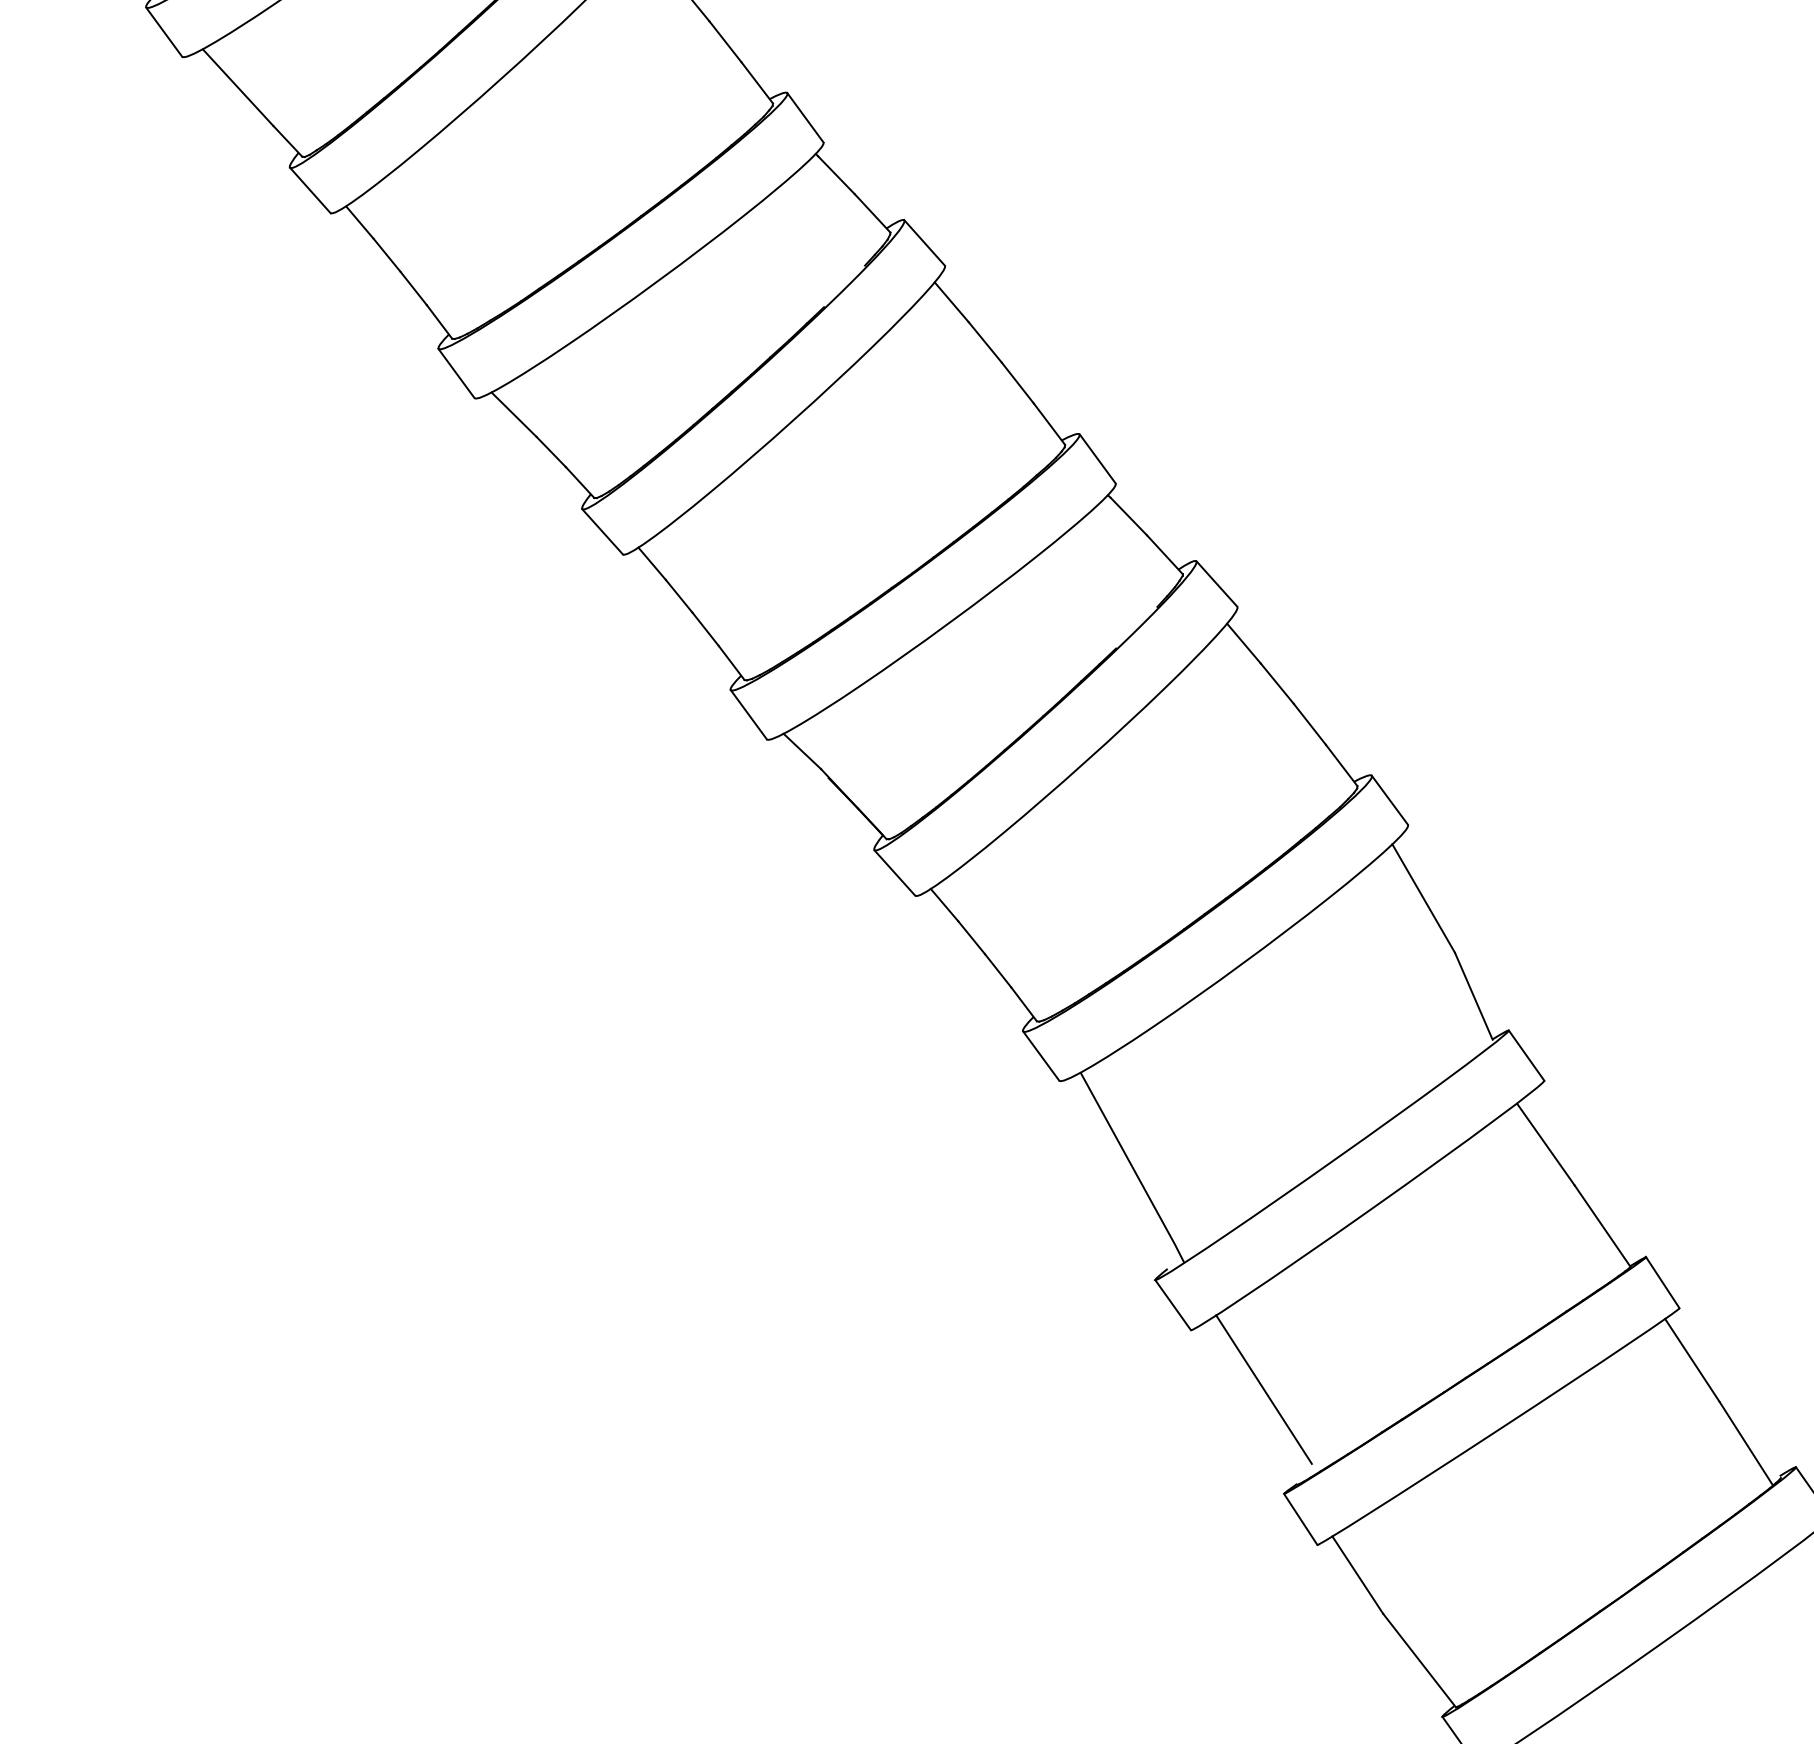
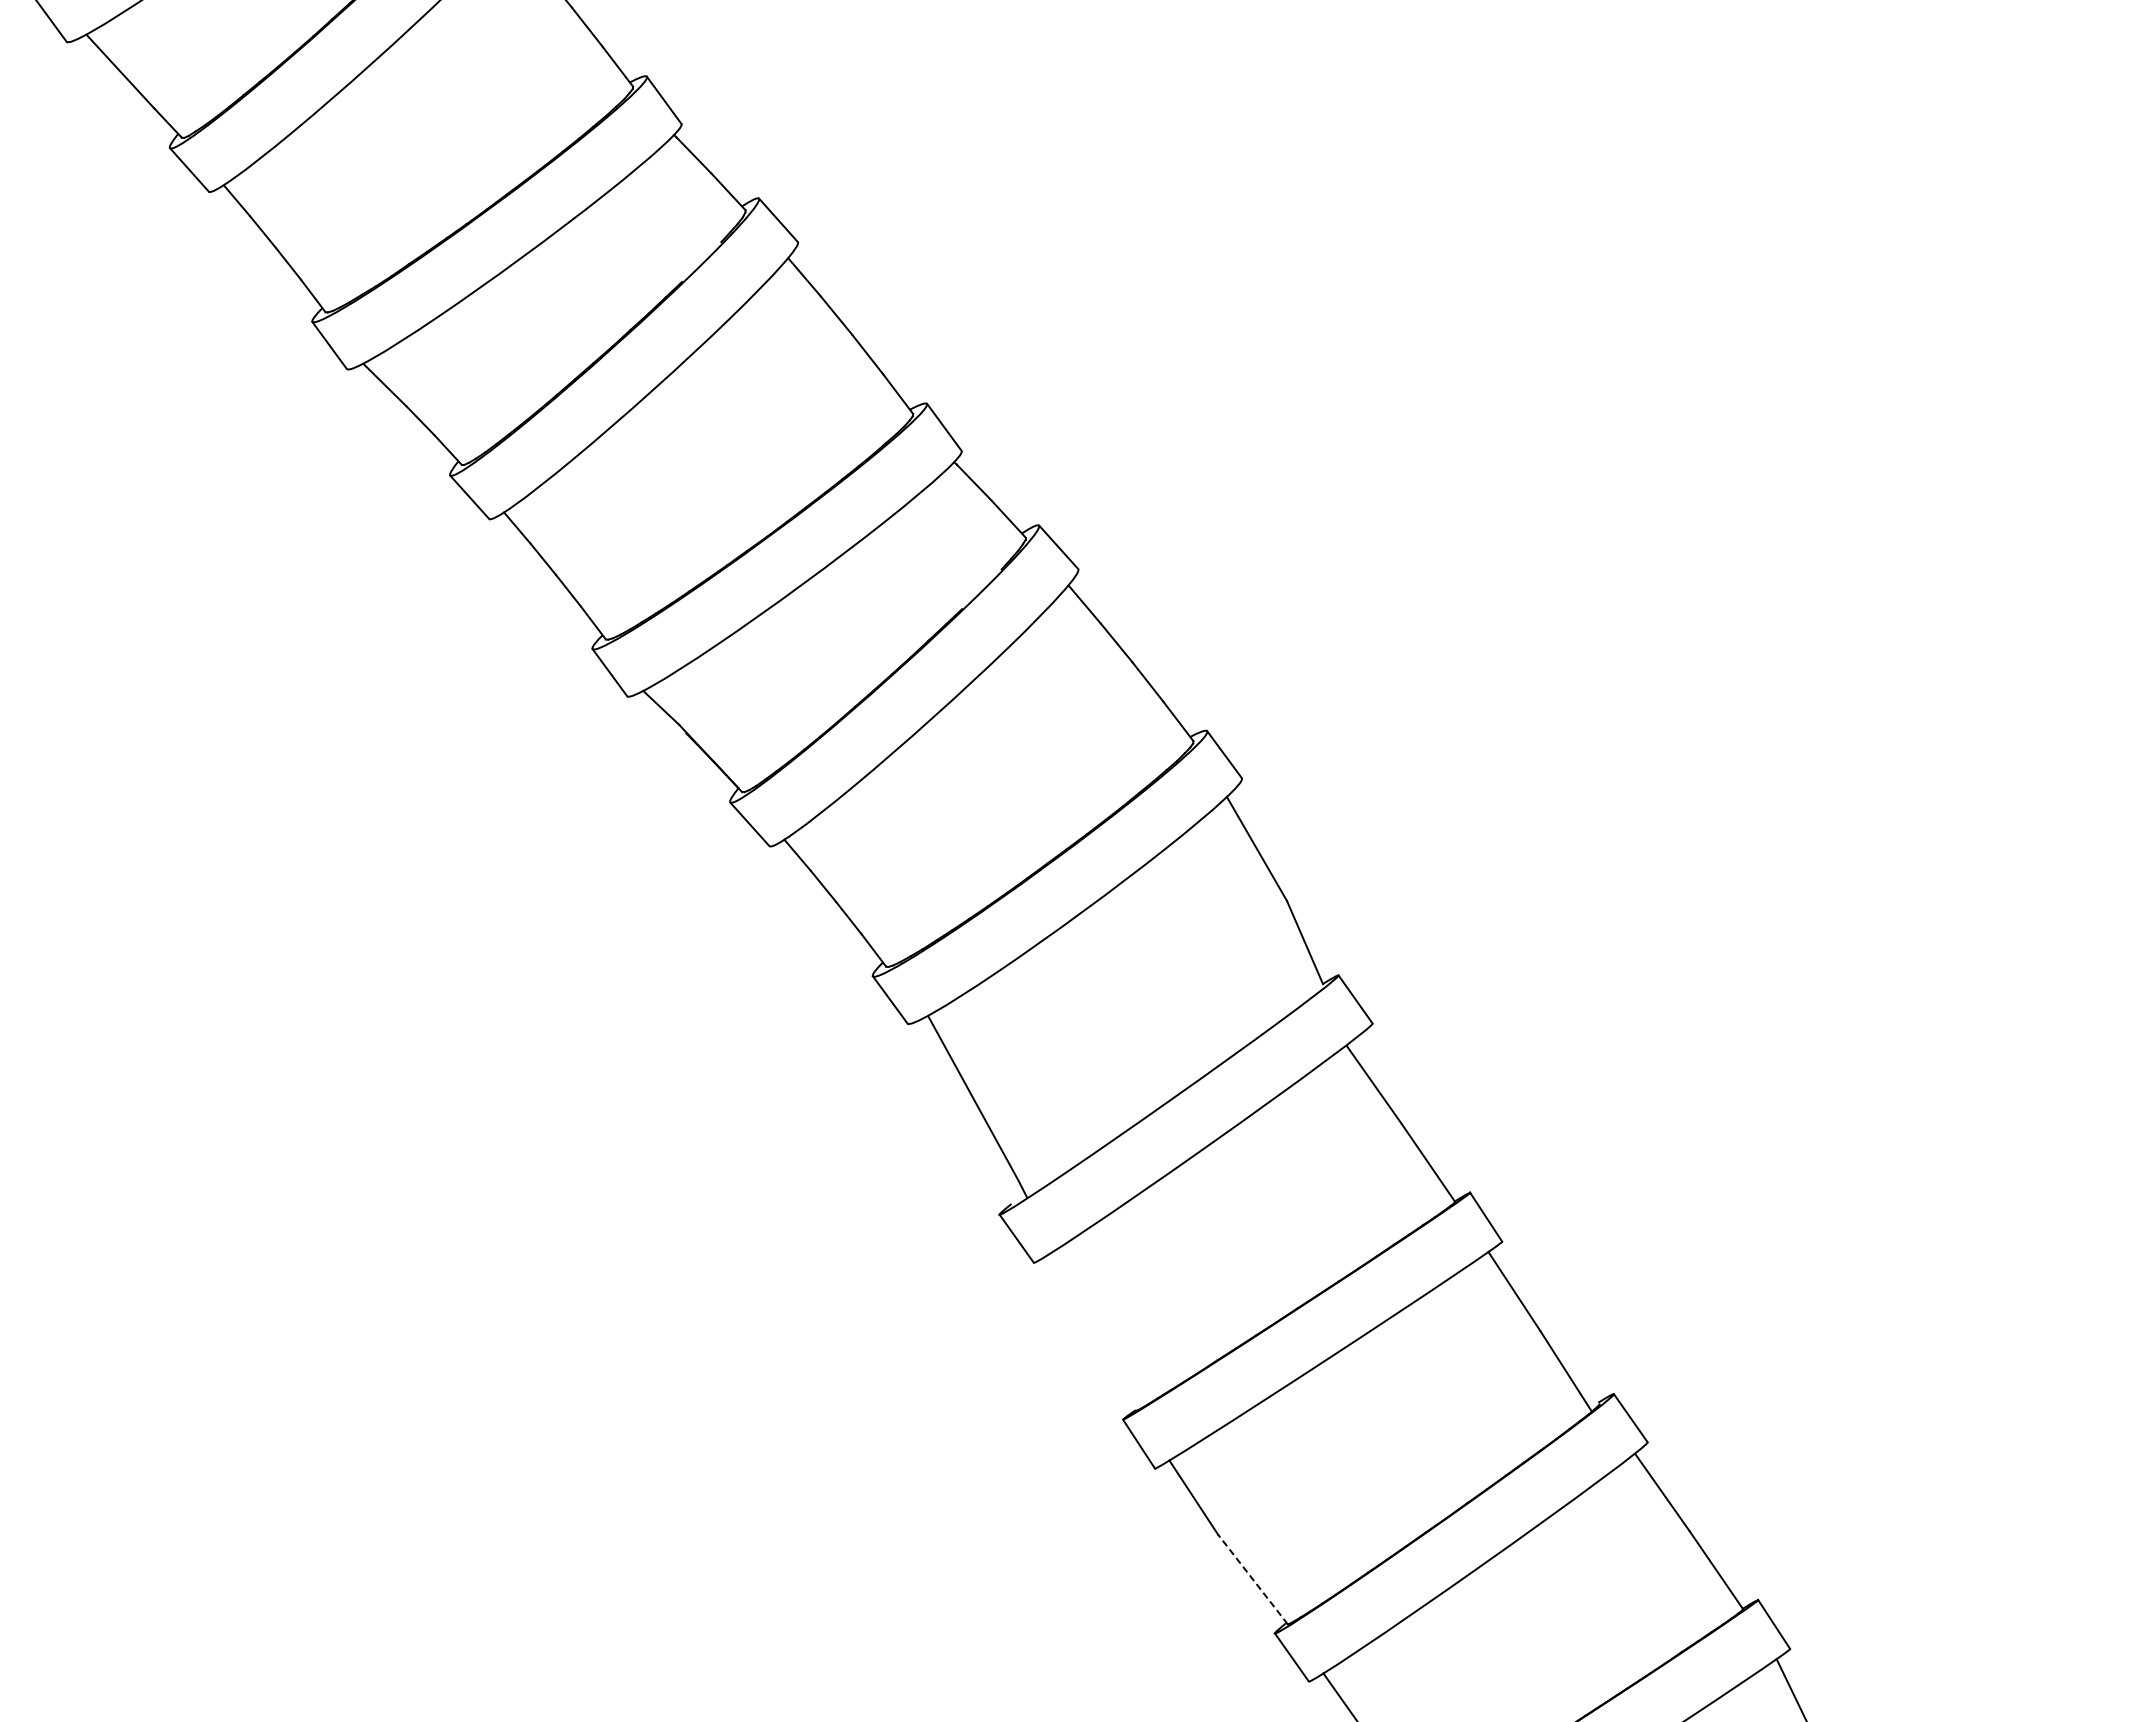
line: (1263, 1389) -> (1103, 1319), removed
line: (1419, 1660) -> (1252, 1579), solid -> dashed

